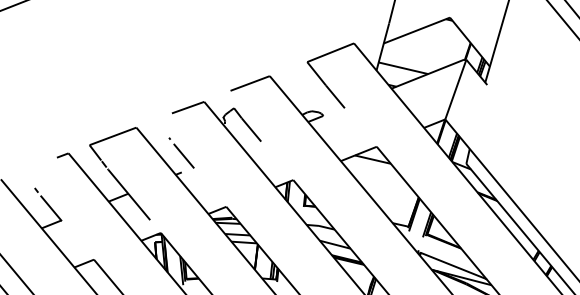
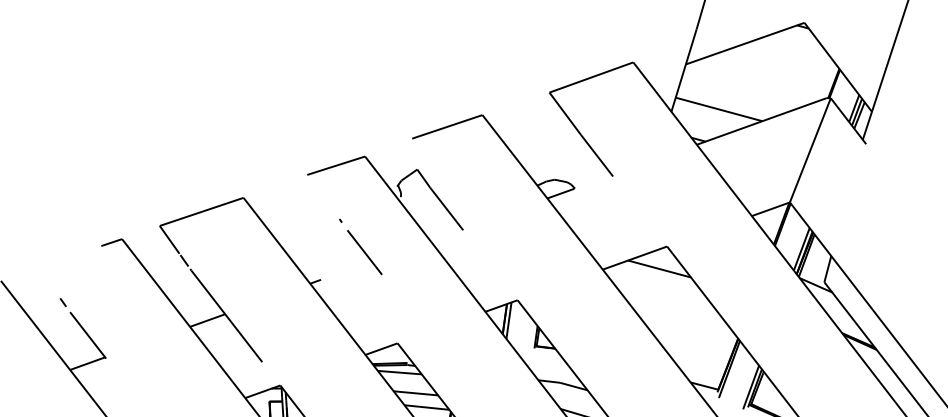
line: (181, 152) -> (360, 245), moved

